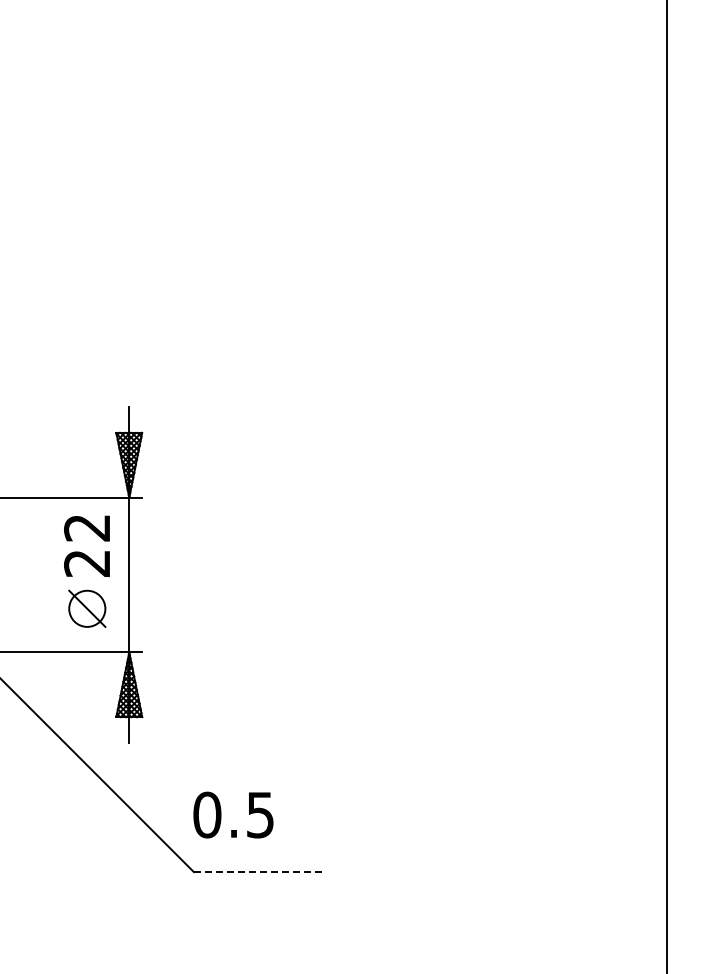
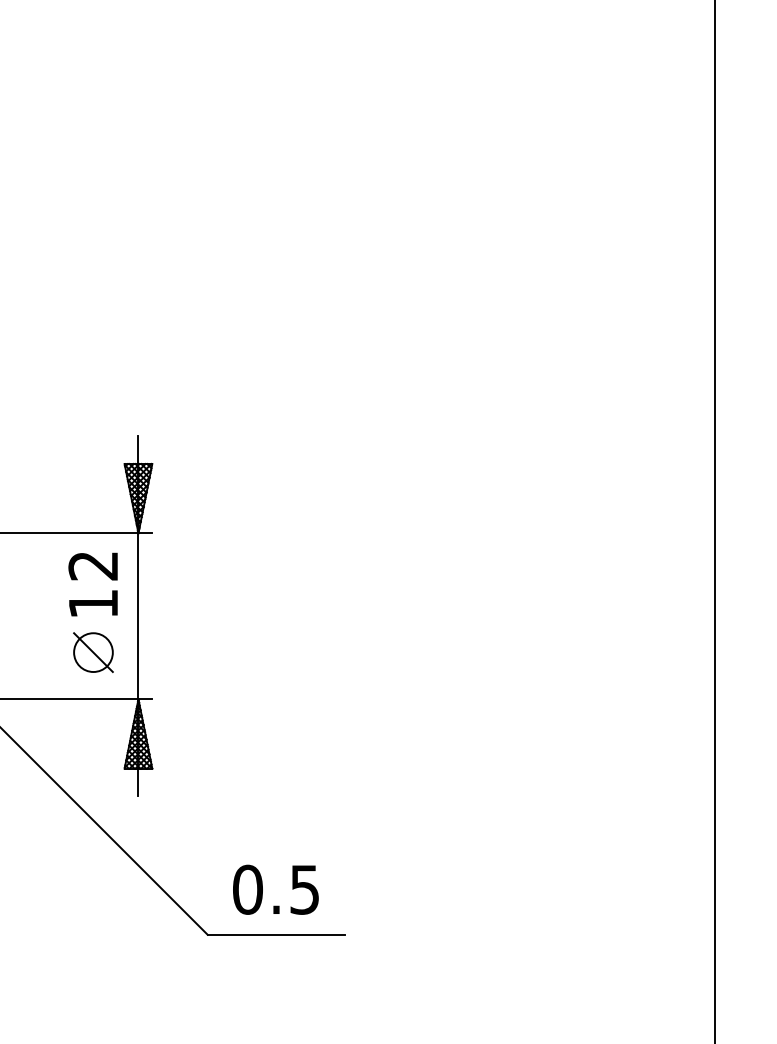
text: (86, 563) -> (92, 604), 22 -> 12
text: (233, 814) -> (275, 889), moved
line: (258, 872) -> (277, 935), dashed -> solid

